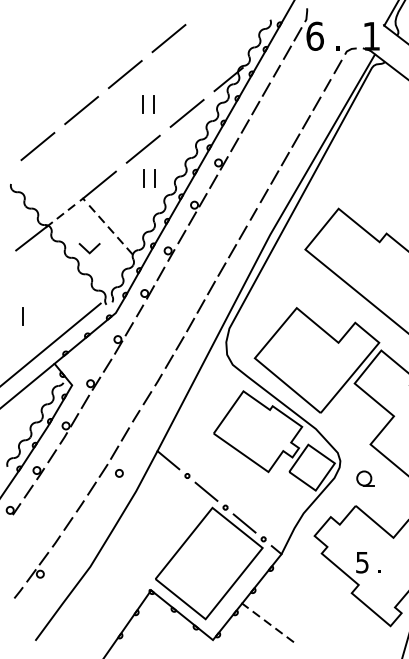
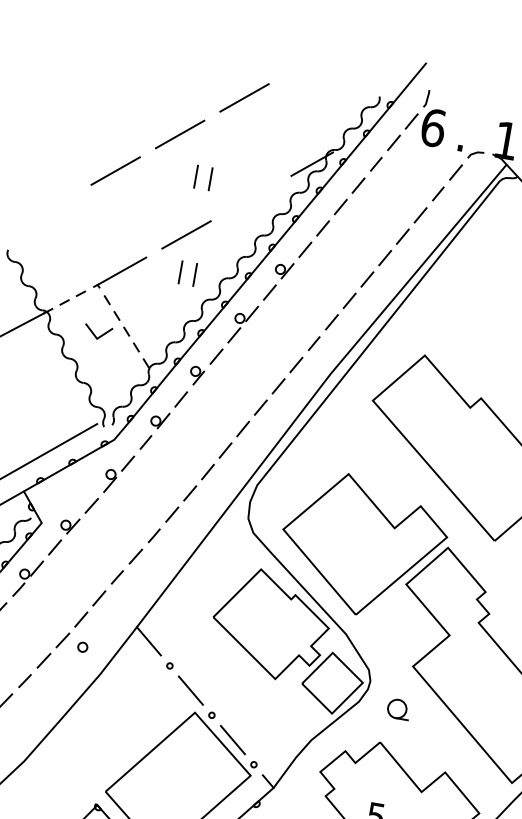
line: (186, 113) -> (250, 198), removed
line: (37, 146) -> (50, 207), removed
line: (87, 249) -> (95, 333), moved

